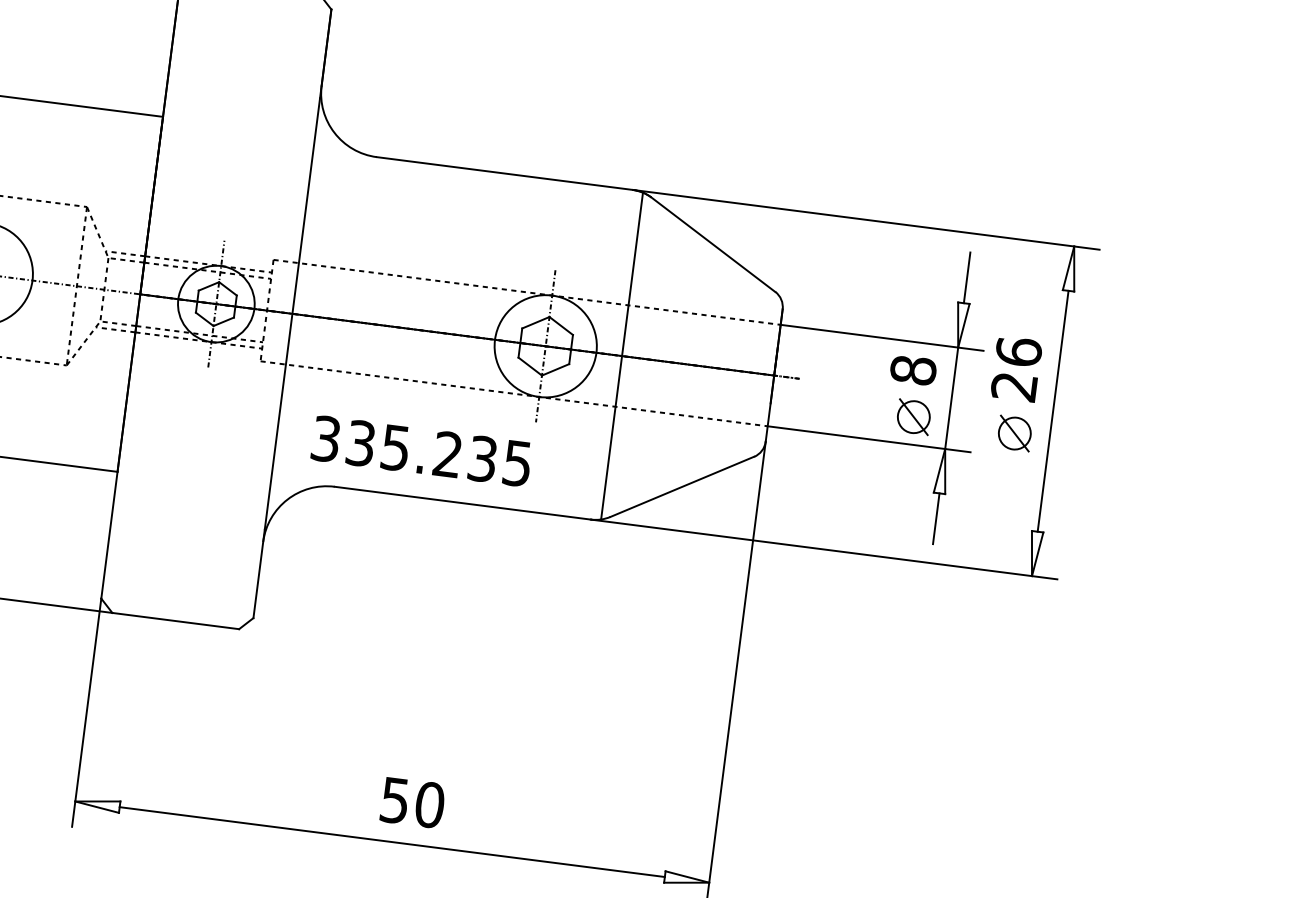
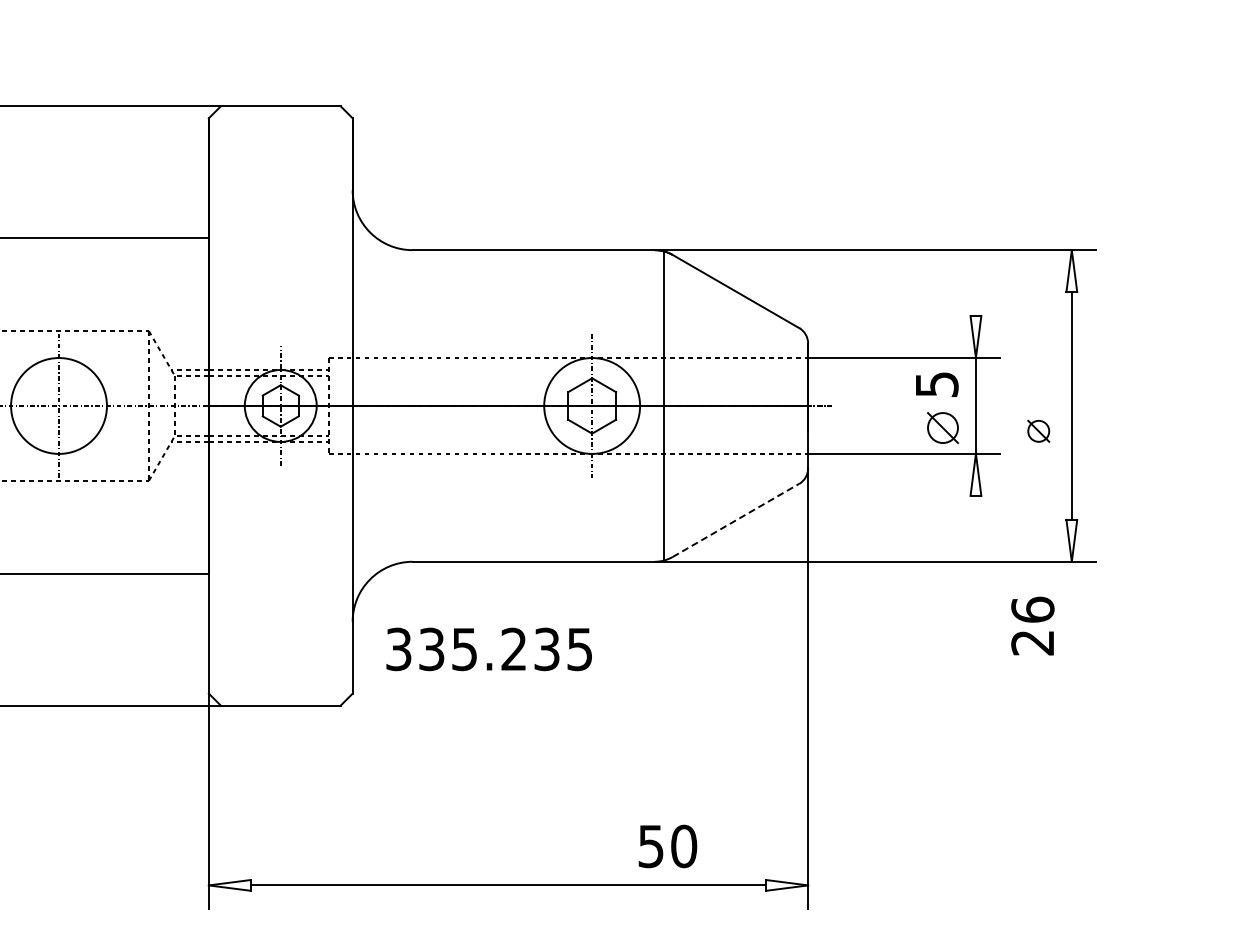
line: (966, 278) -> (975, 292), removed
text: (1016, 368) -> (1032, 625), moved
text: (912, 370) -> (936, 384), 8 -> 5
part: (1014, 433) -> (1038, 431), size x0.7
text: (420, 451) -> (488, 649), moved
line: (682, 486) -> (736, 520), solid -> dashed
line: (935, 518) -> (975, 519), removed
text: (412, 802) -> (667, 846), moved

